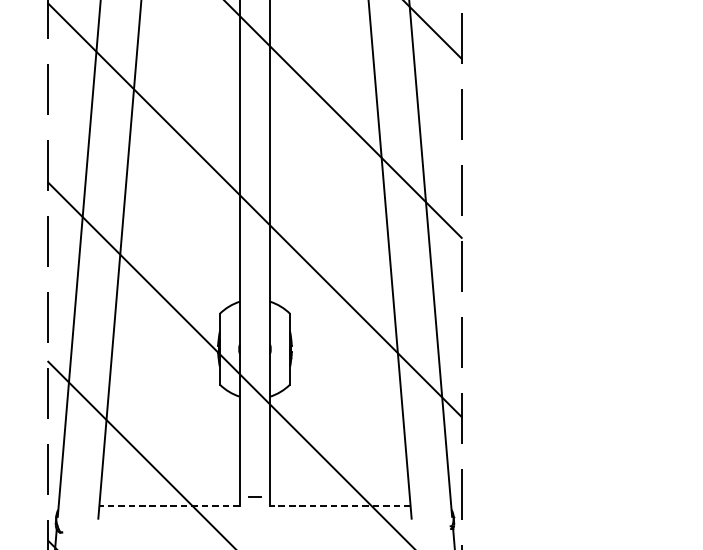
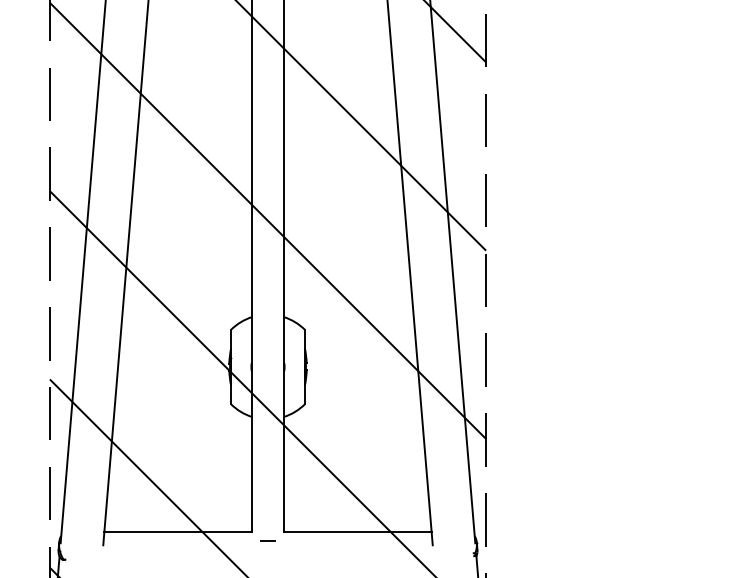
line: (254, 496) -> (267, 540), moved
line: (169, 506) -> (178, 532), dashed -> solid
line: (340, 506) -> (357, 532), dashed -> solid

